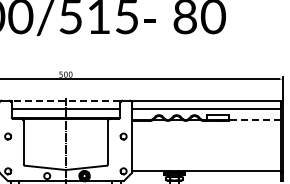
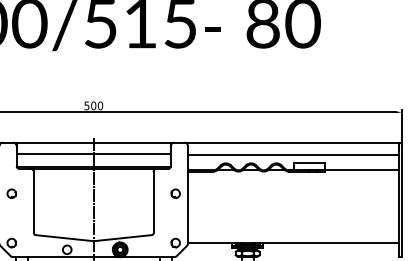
line: (65, 100) -> (93, 142), dashed -> solid
line: (254, 120) -> (361, 170), dashed -> solid

